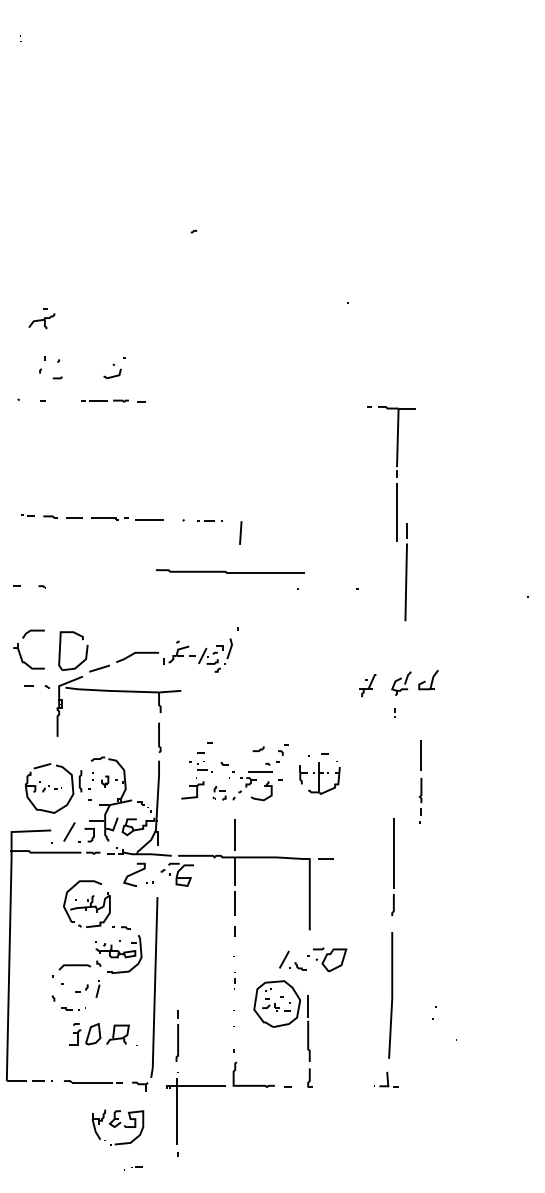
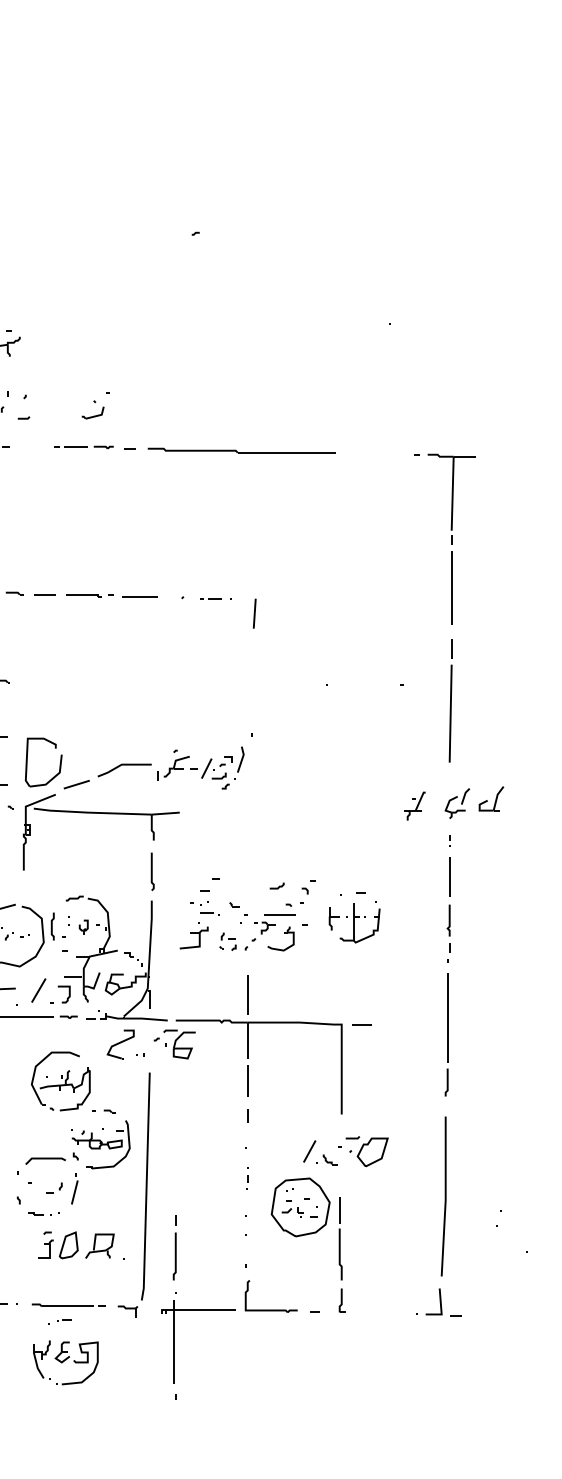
line: (230, 572) -> (241, 451), moved
line: (405, 572) -> (449, 701), moved
part: (420, 781) -> (448, 909), moved
part: (97, 988) -> (74, 1187), size x1.43
part: (386, 1079) -> (438, 1302), size x1.43
part: (117, 1127) -> (65, 1362), moved
part: (133, 1168) -> (60, 1322), moved

